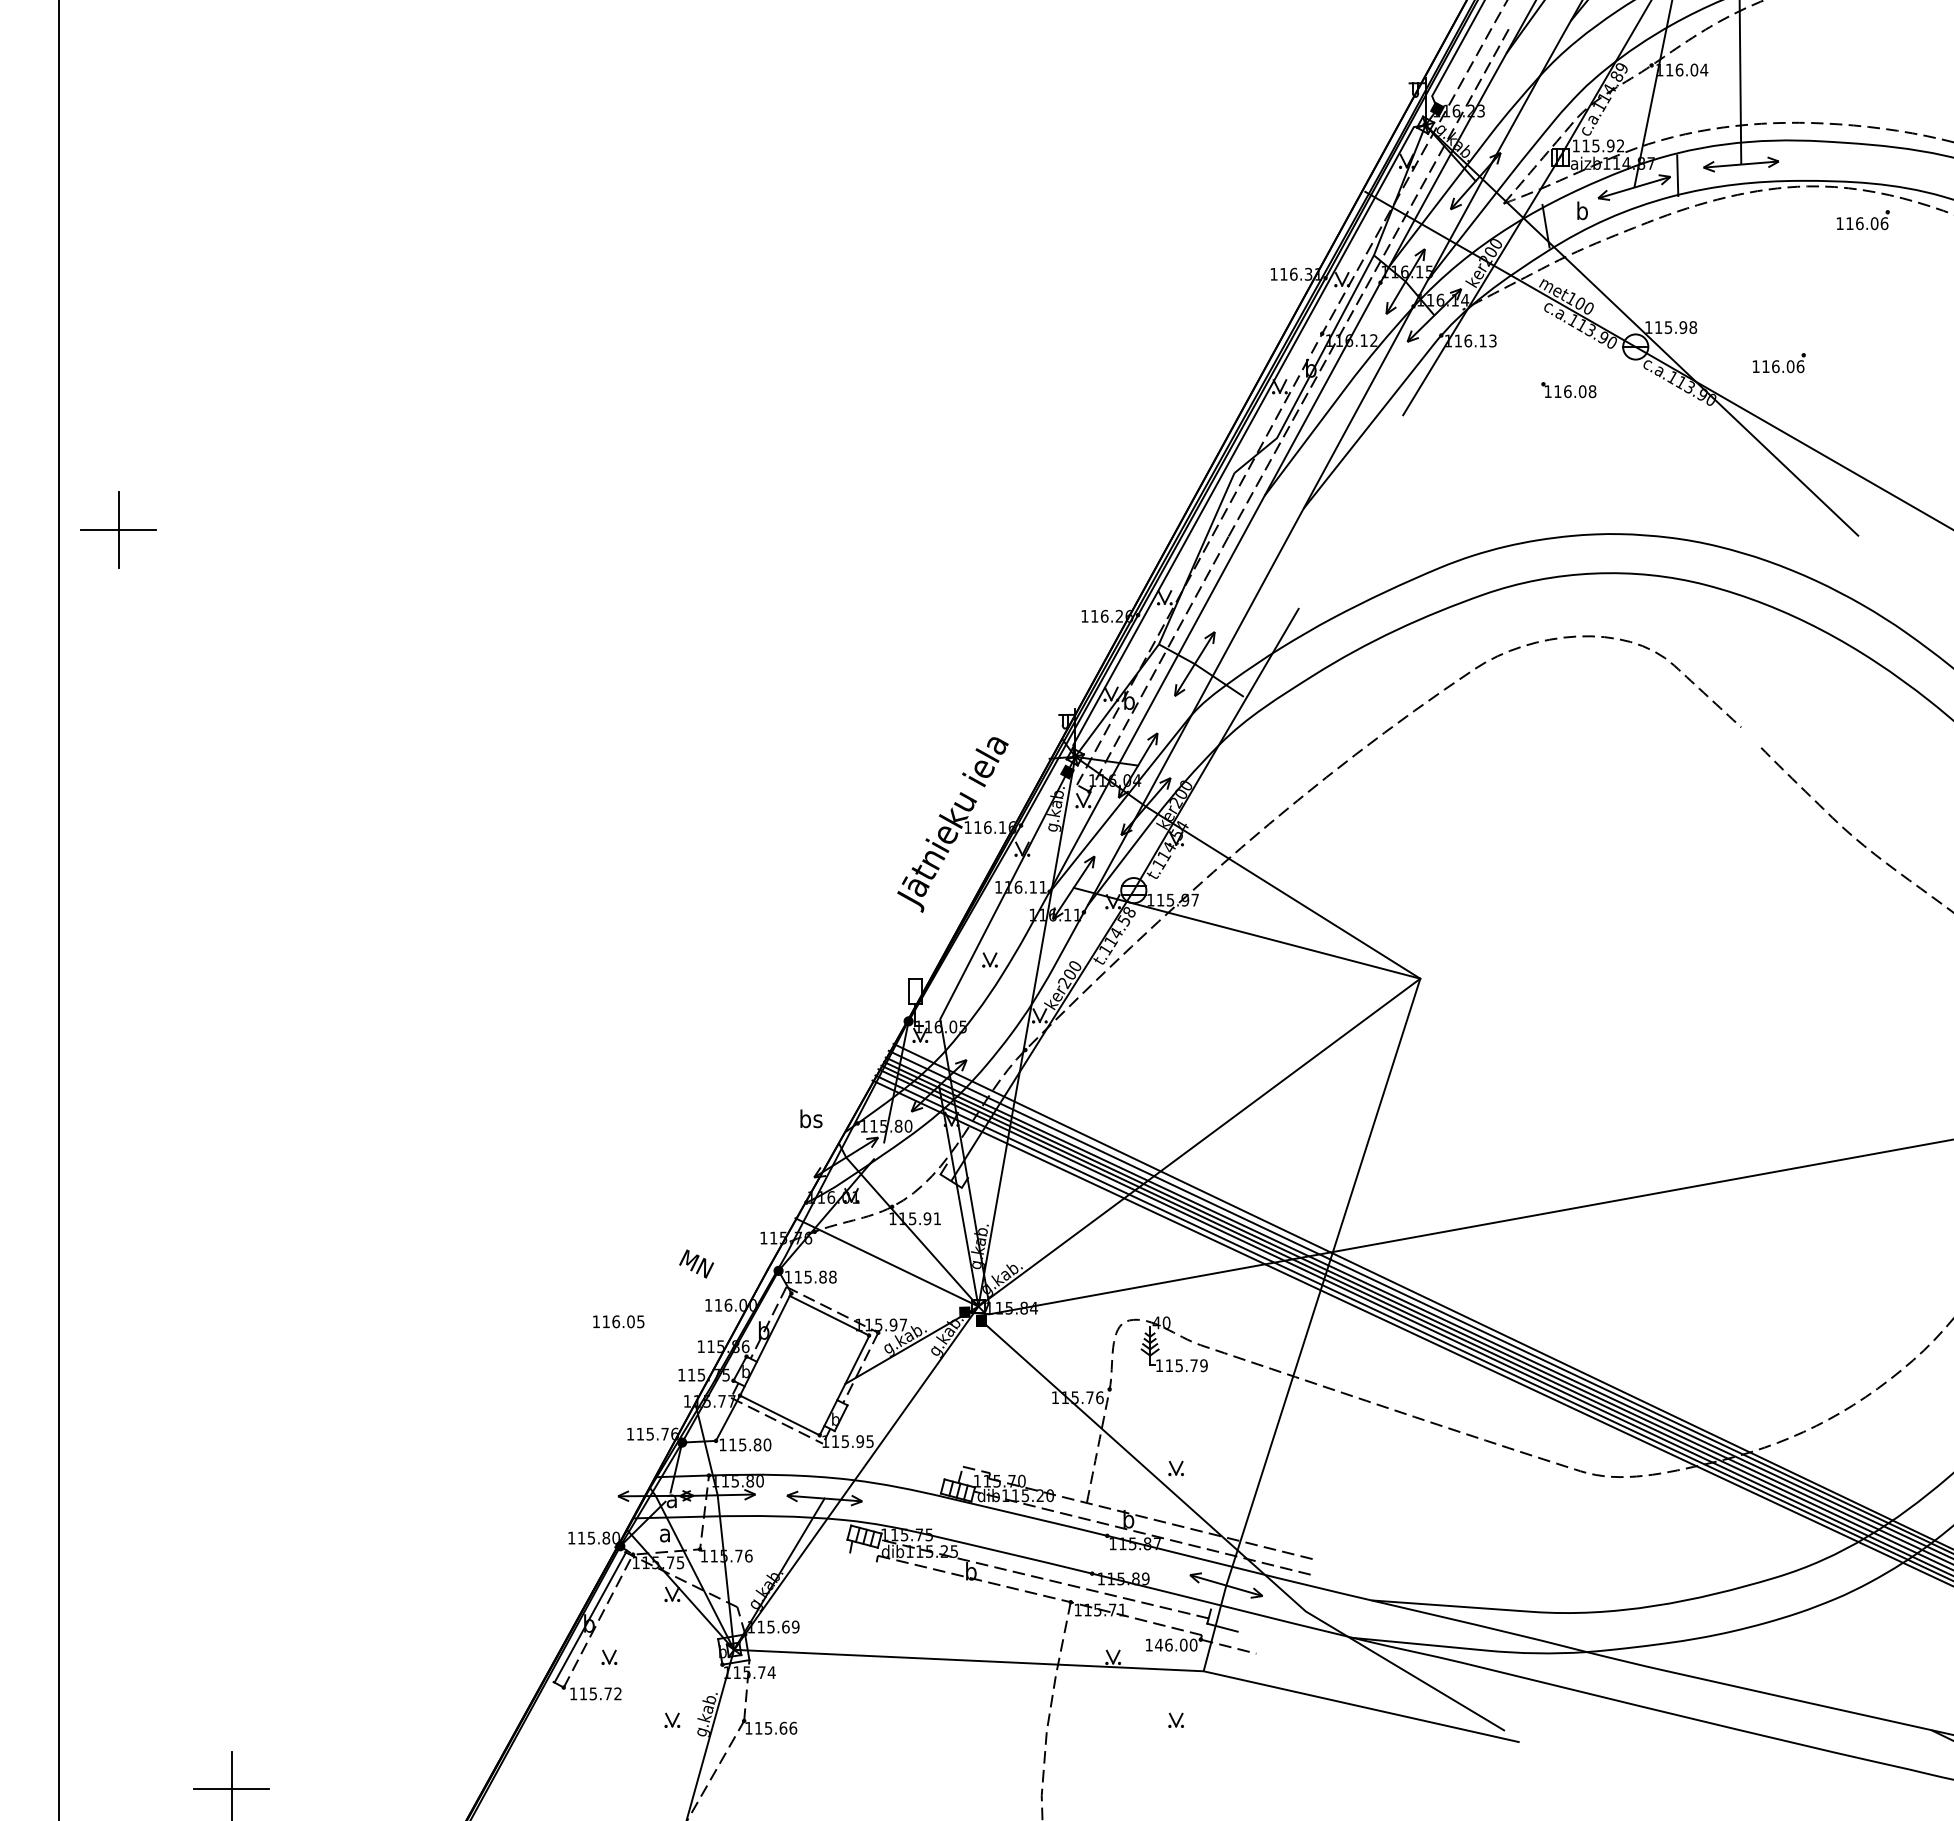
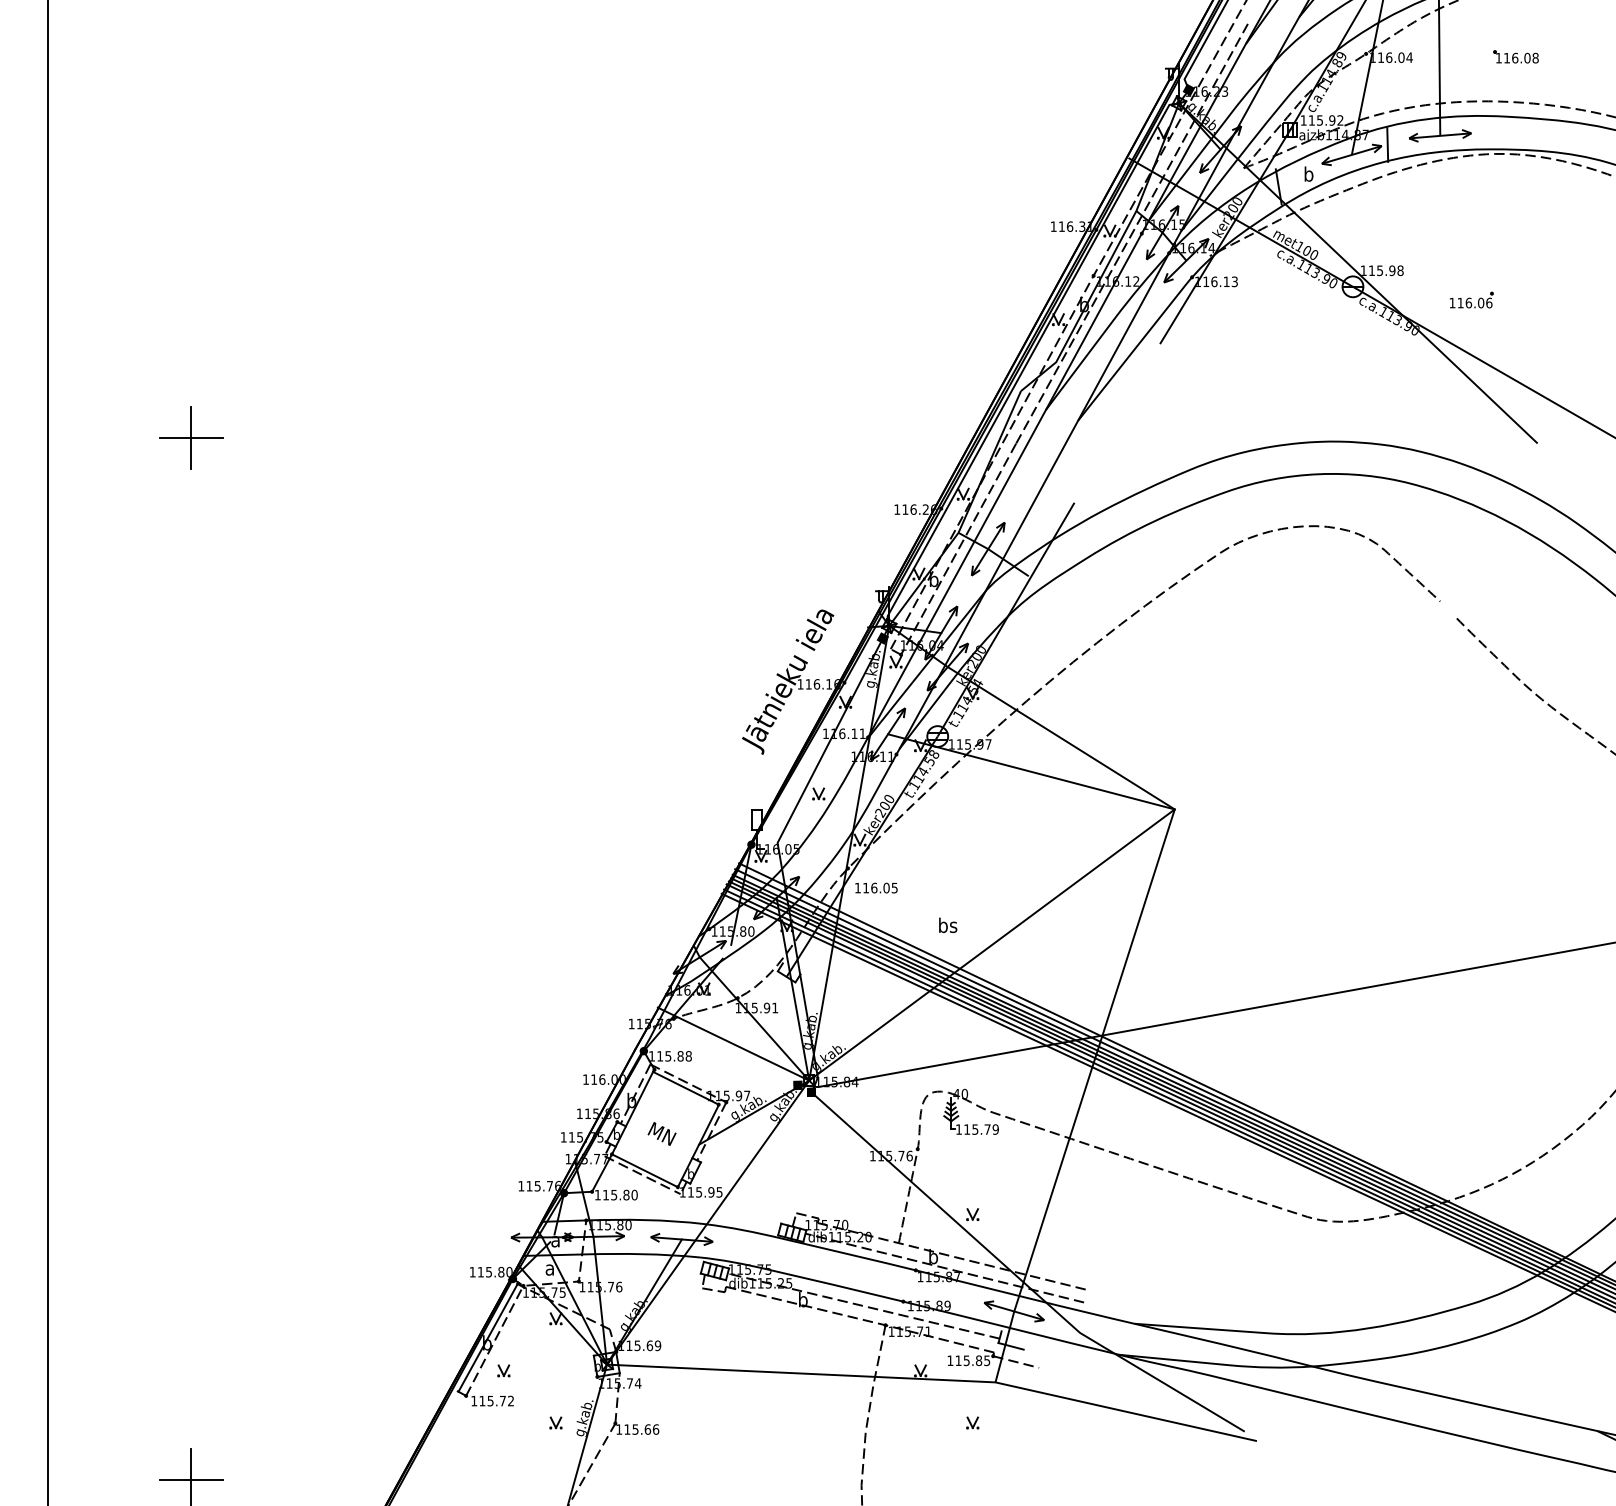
part: (1862, 220) -> (1540, 182), removed
part: (1568, 390) -> (1515, 57), moved
part: (118, 529) -> (191, 437), moved
text: (811, 1118) -> (948, 925), moved
text: (696, 1263) -> (661, 1133), moved
text: (618, 1321) -> (876, 887), moved
line: (862, 1559) -> (713, 1289), added
text: (1175, 1644) -> (972, 1360), 146.00 -> 115.85

